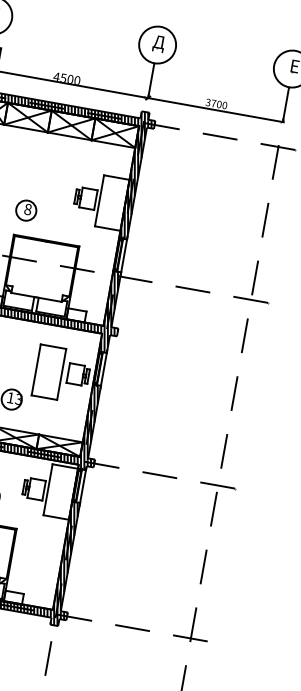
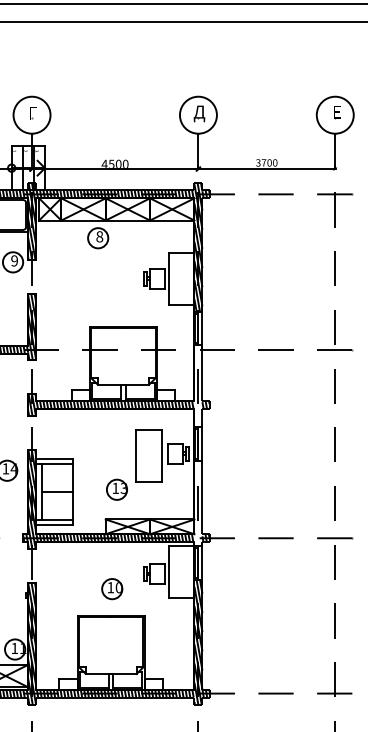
part: (26, 210) -> (98, 238), moved
hatch: (110, 312) -> (198, 386), removed
hatch: (89, 427) -> (198, 503), removed

